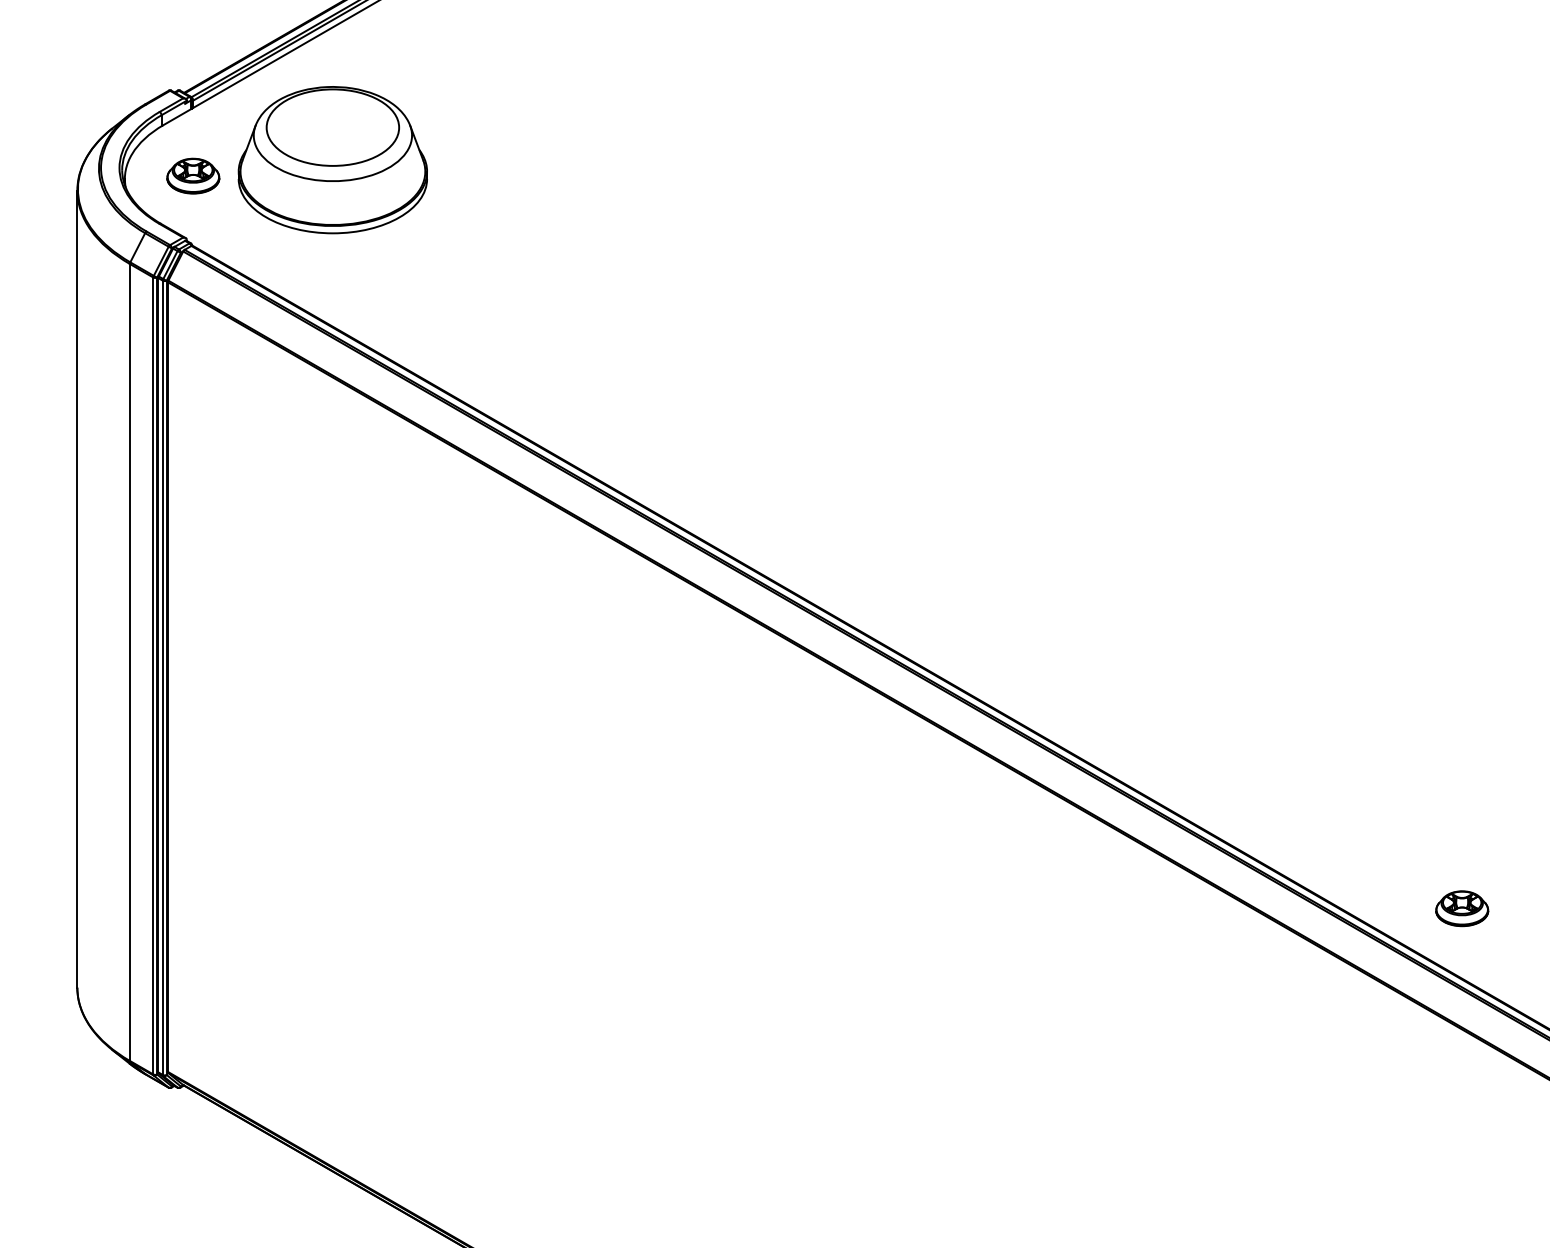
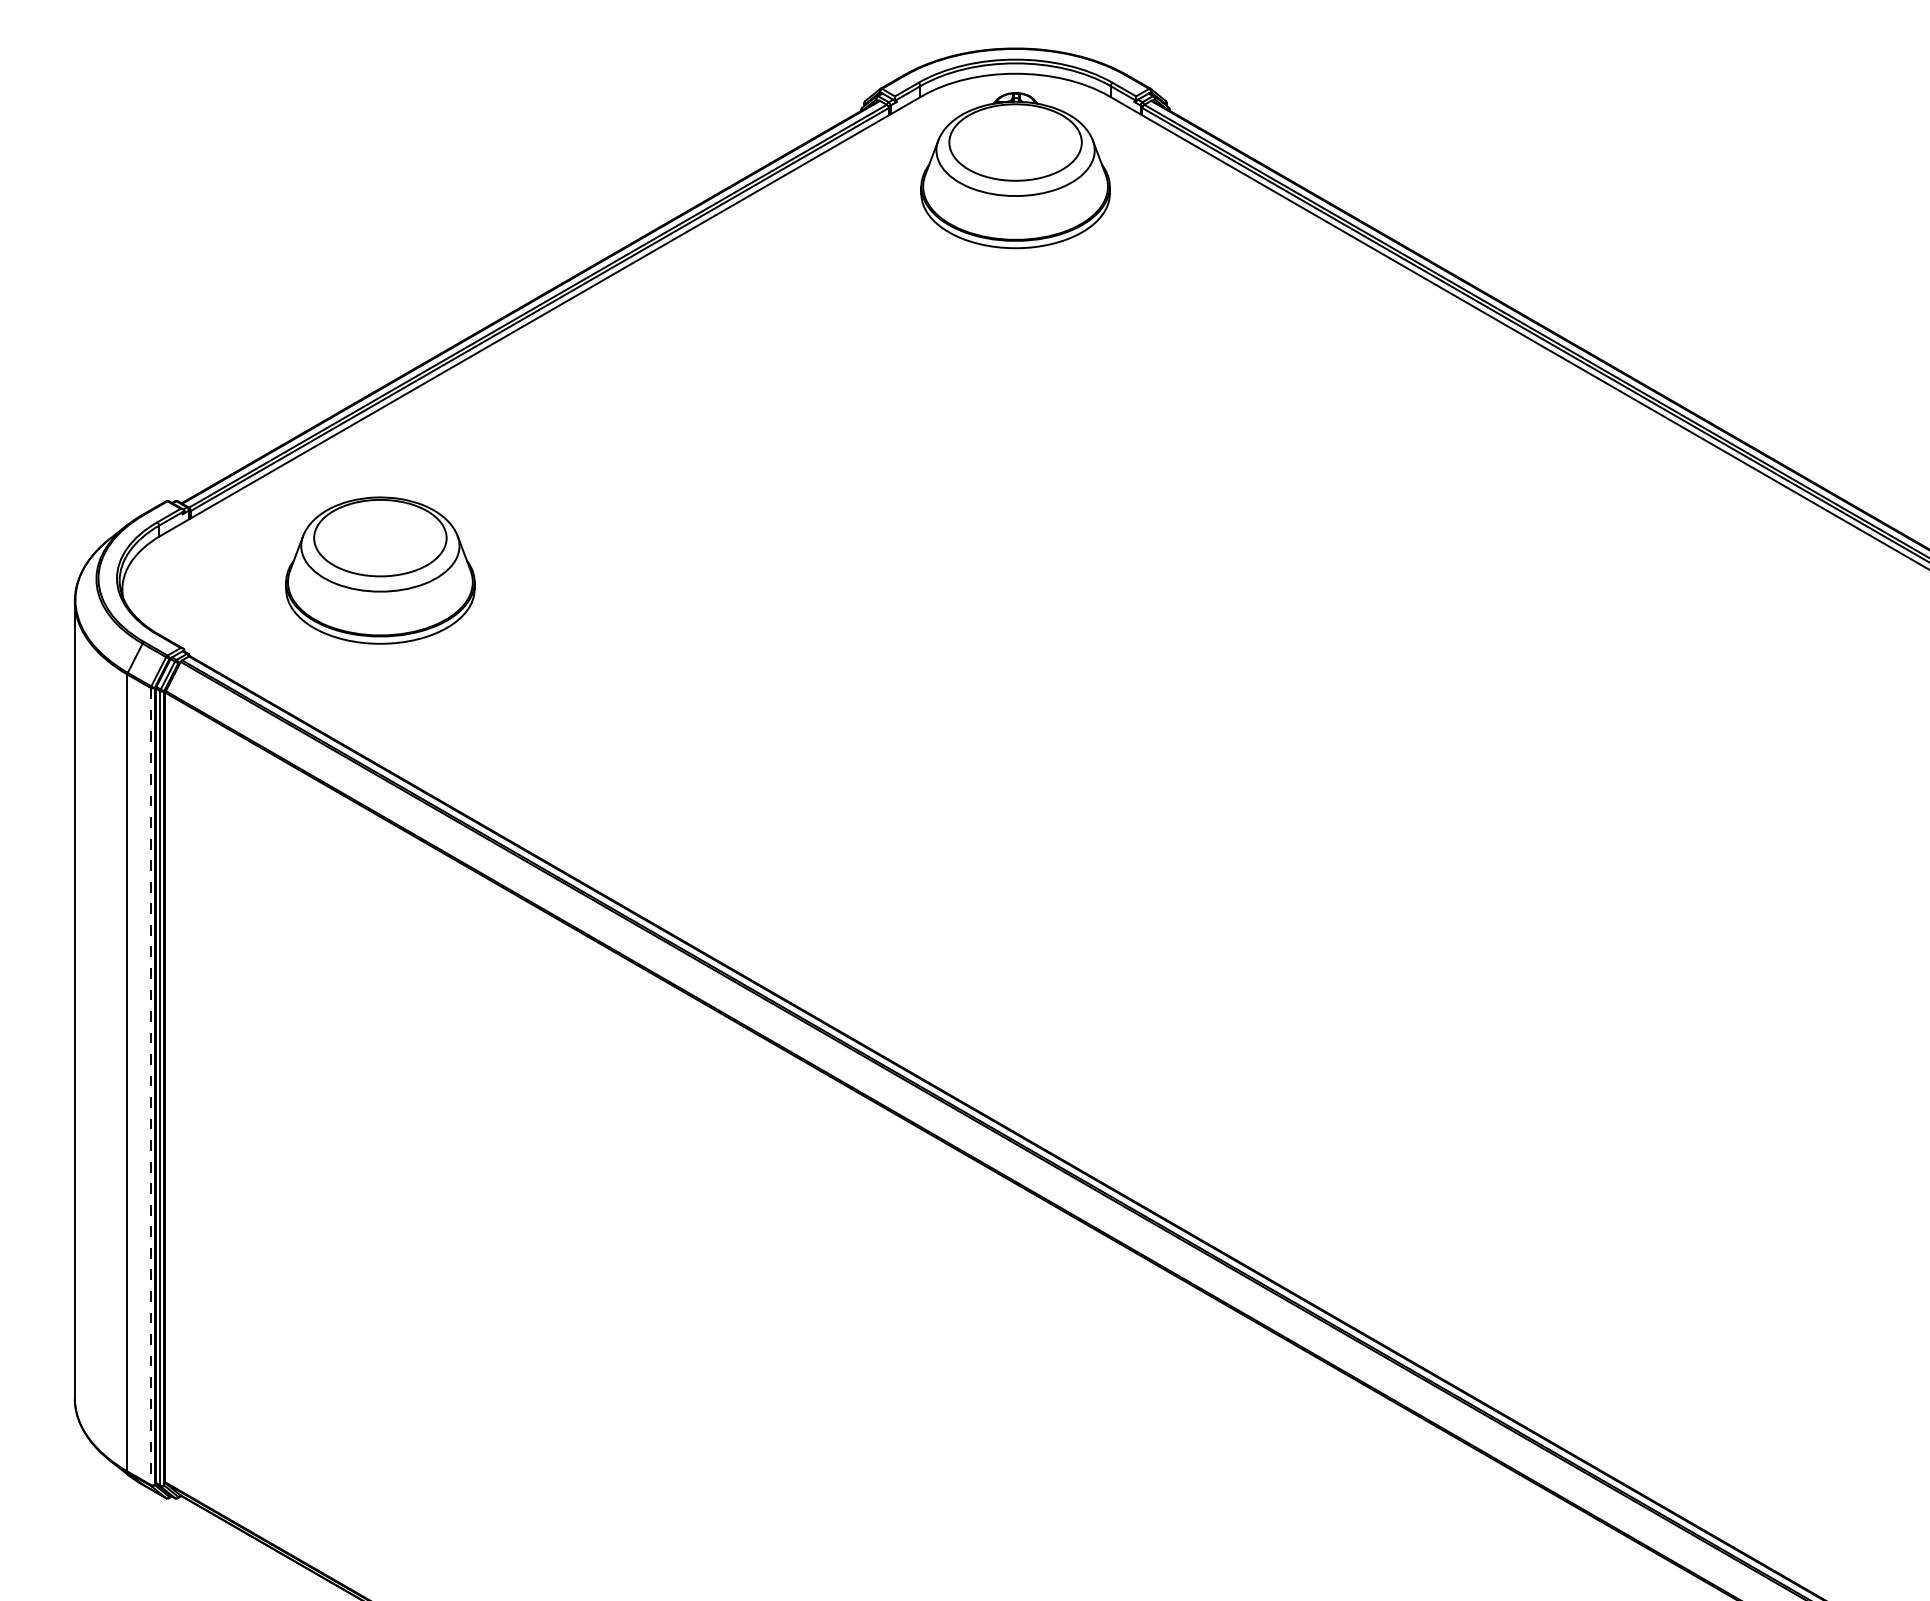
part: (333, 160) -> (380, 570), moved
part: (193, 176) -> (190, 586), removed
line: (153, 677) -> (150, 1087), solid -> dashed
part: (1462, 908) -> (1459, 1318), removed

